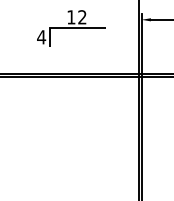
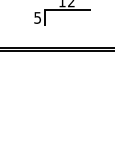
text: (41, 37) -> (37, 18), 4 -> 5

